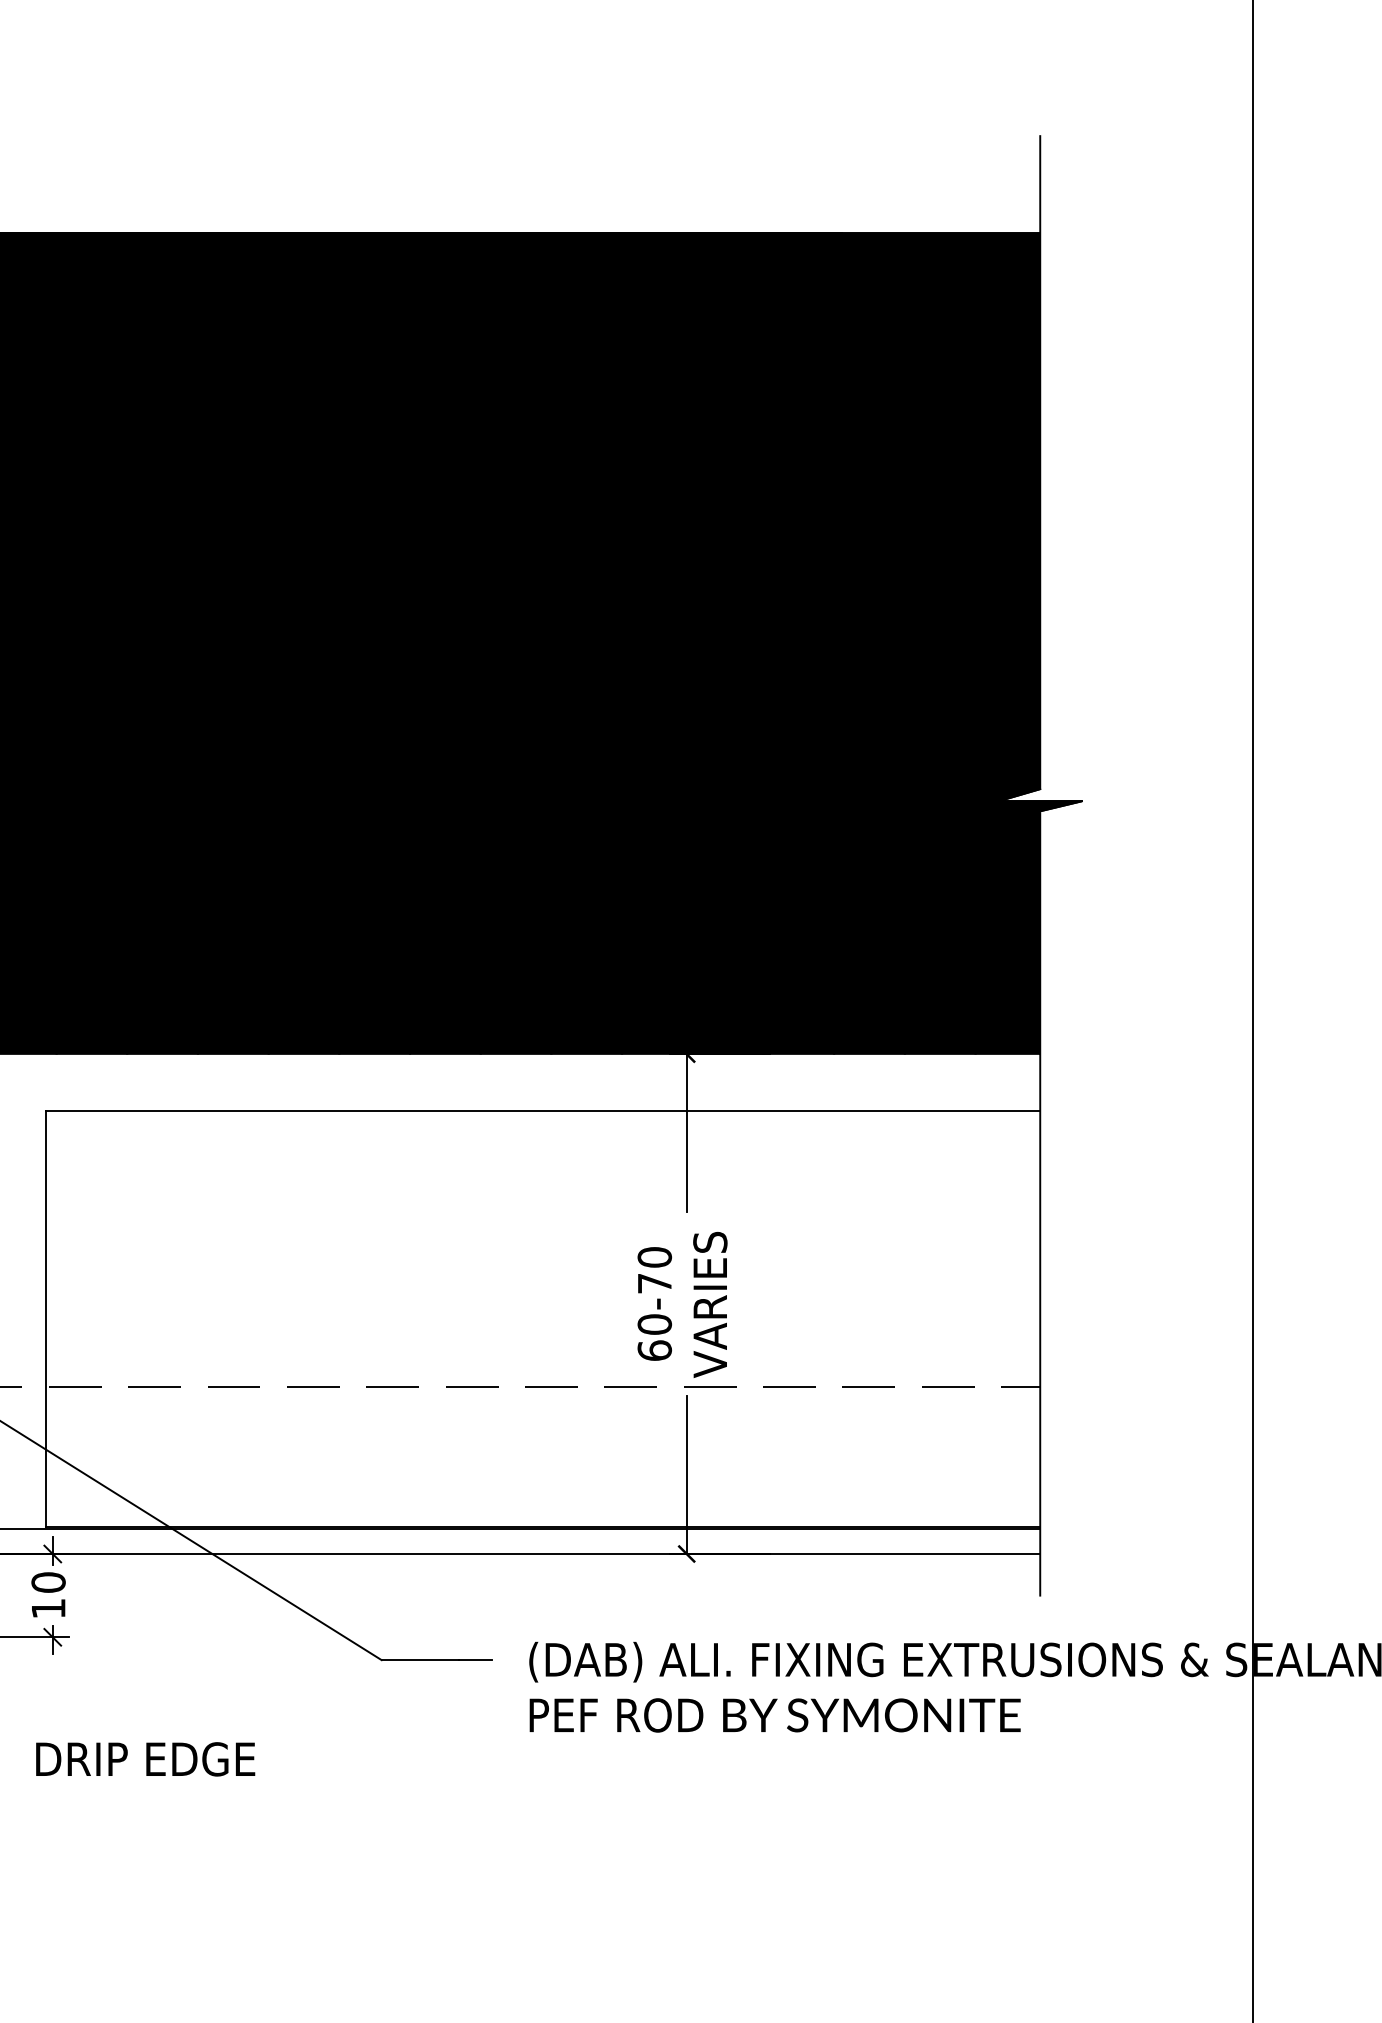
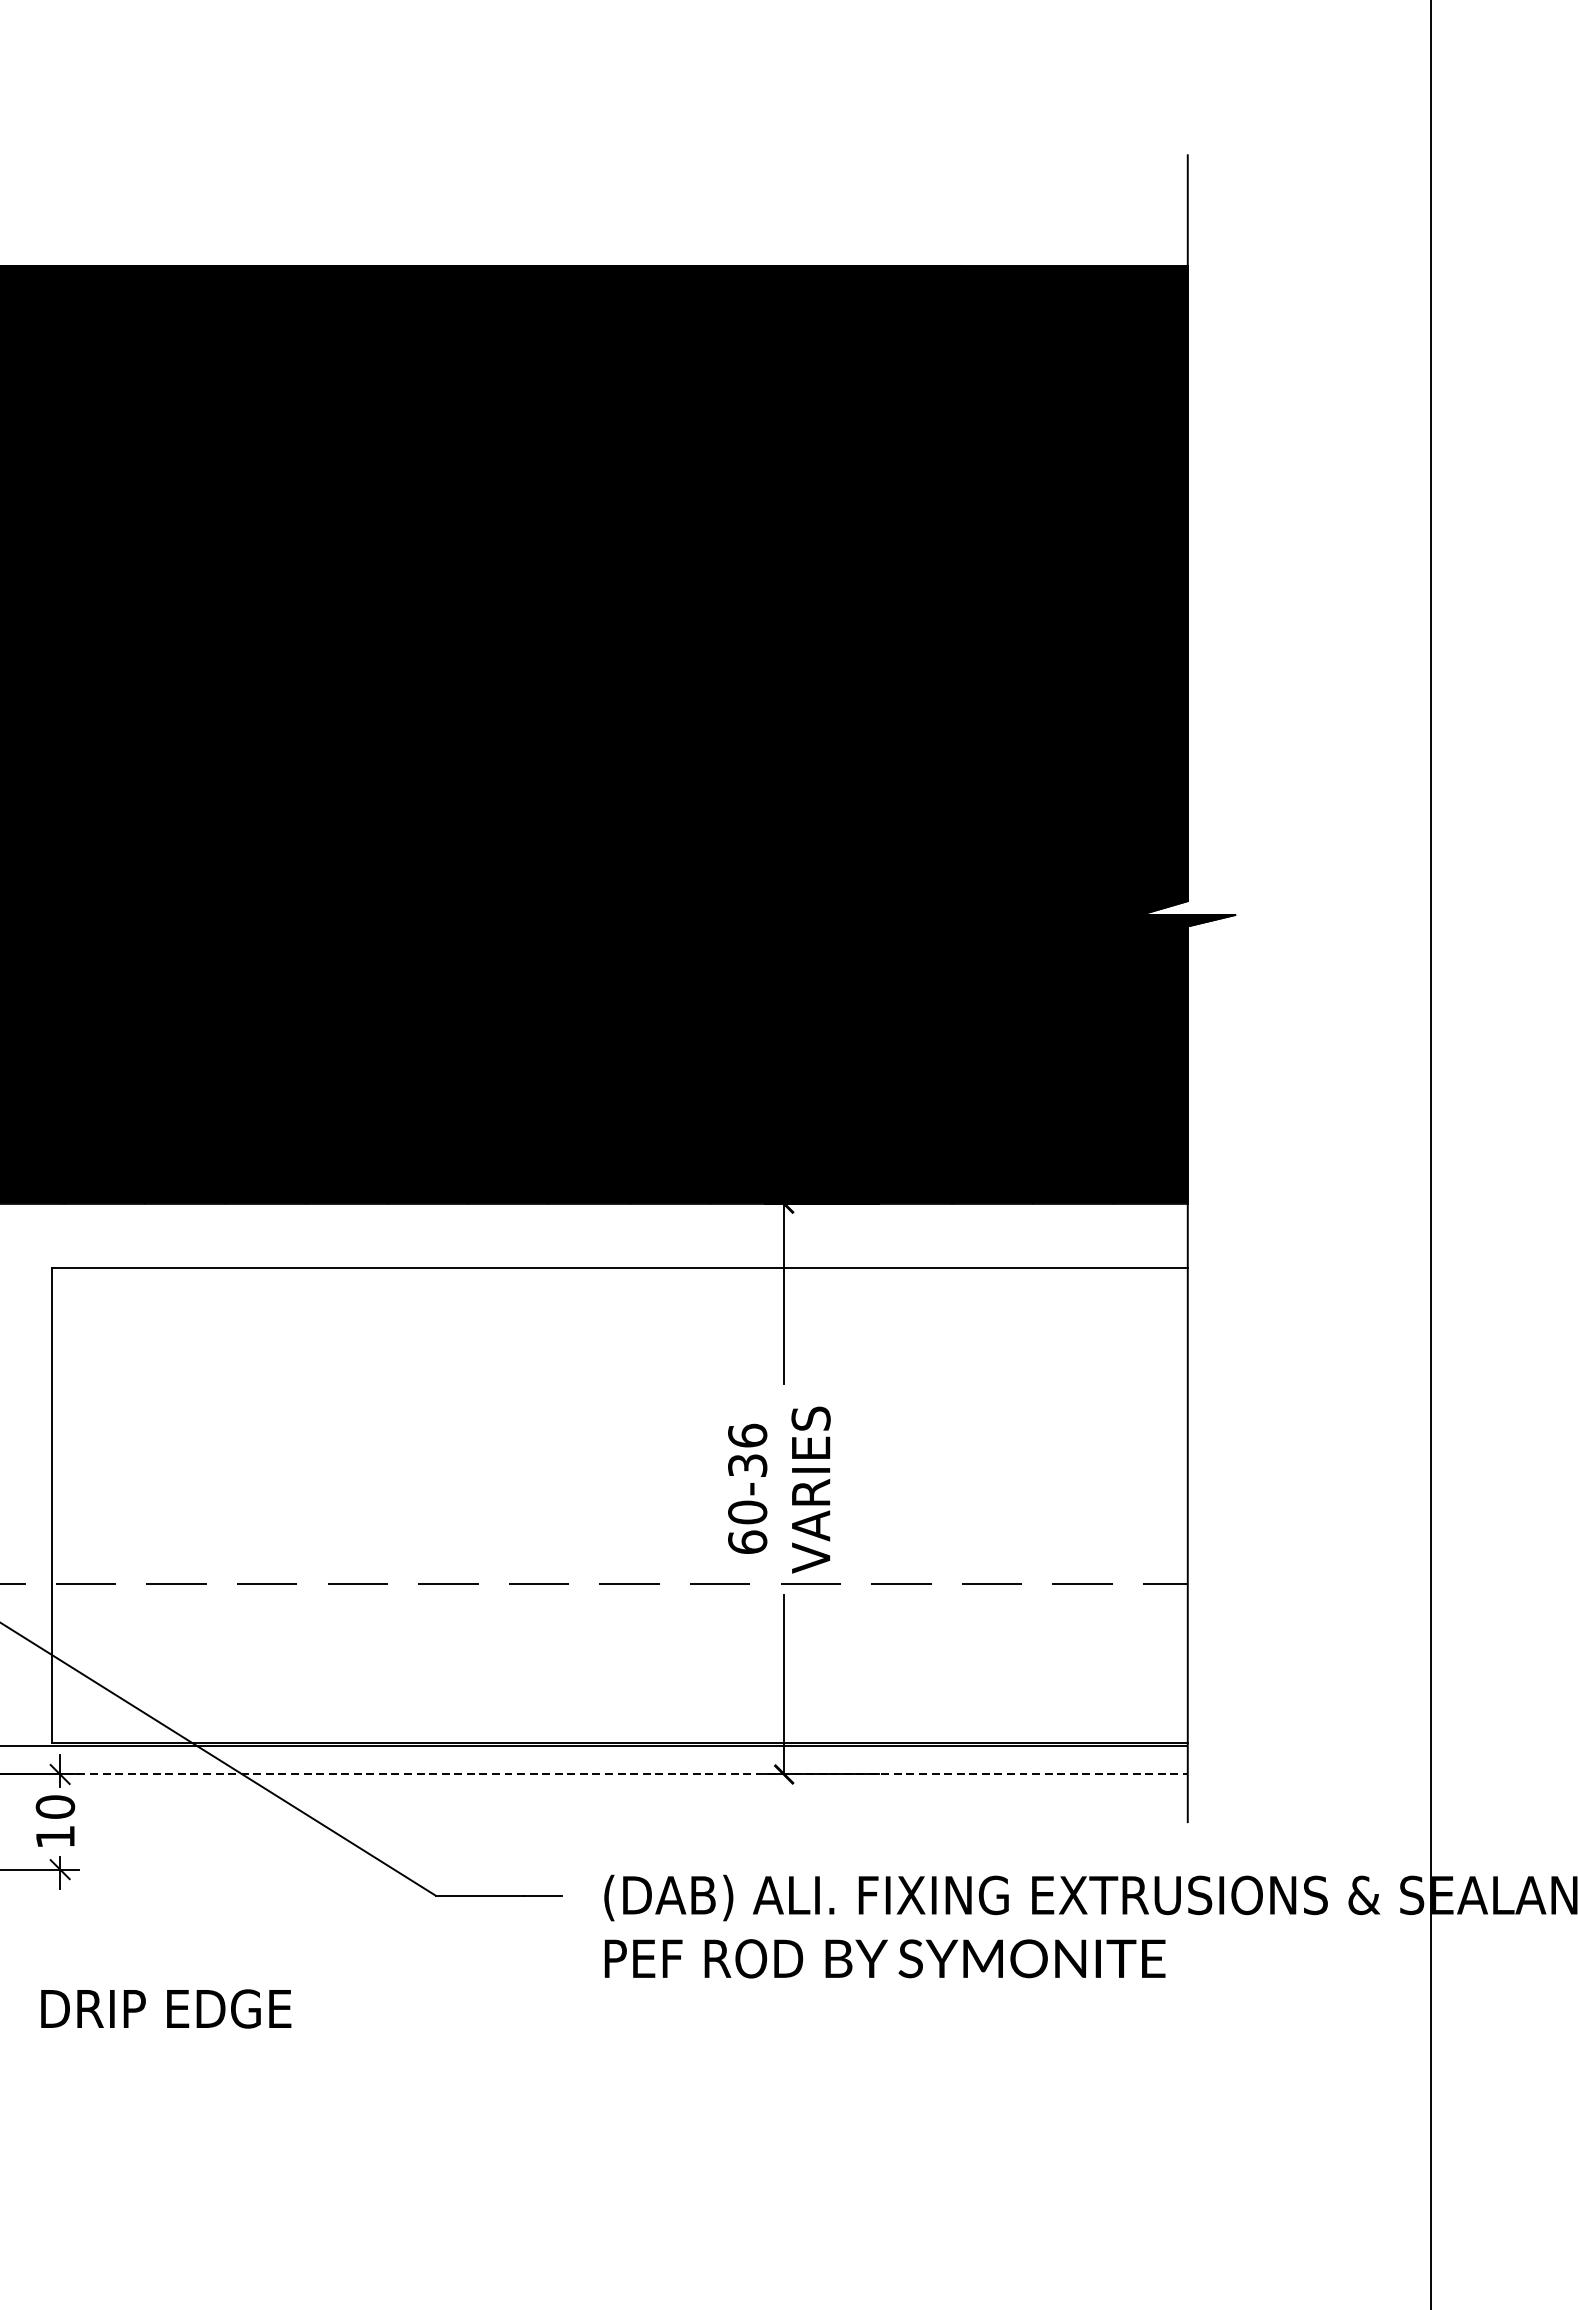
text: (654, 1270) -> (747, 1450), 60-70 -> 60-36
line: (543, 1554) -> (620, 1775), solid -> dashed

